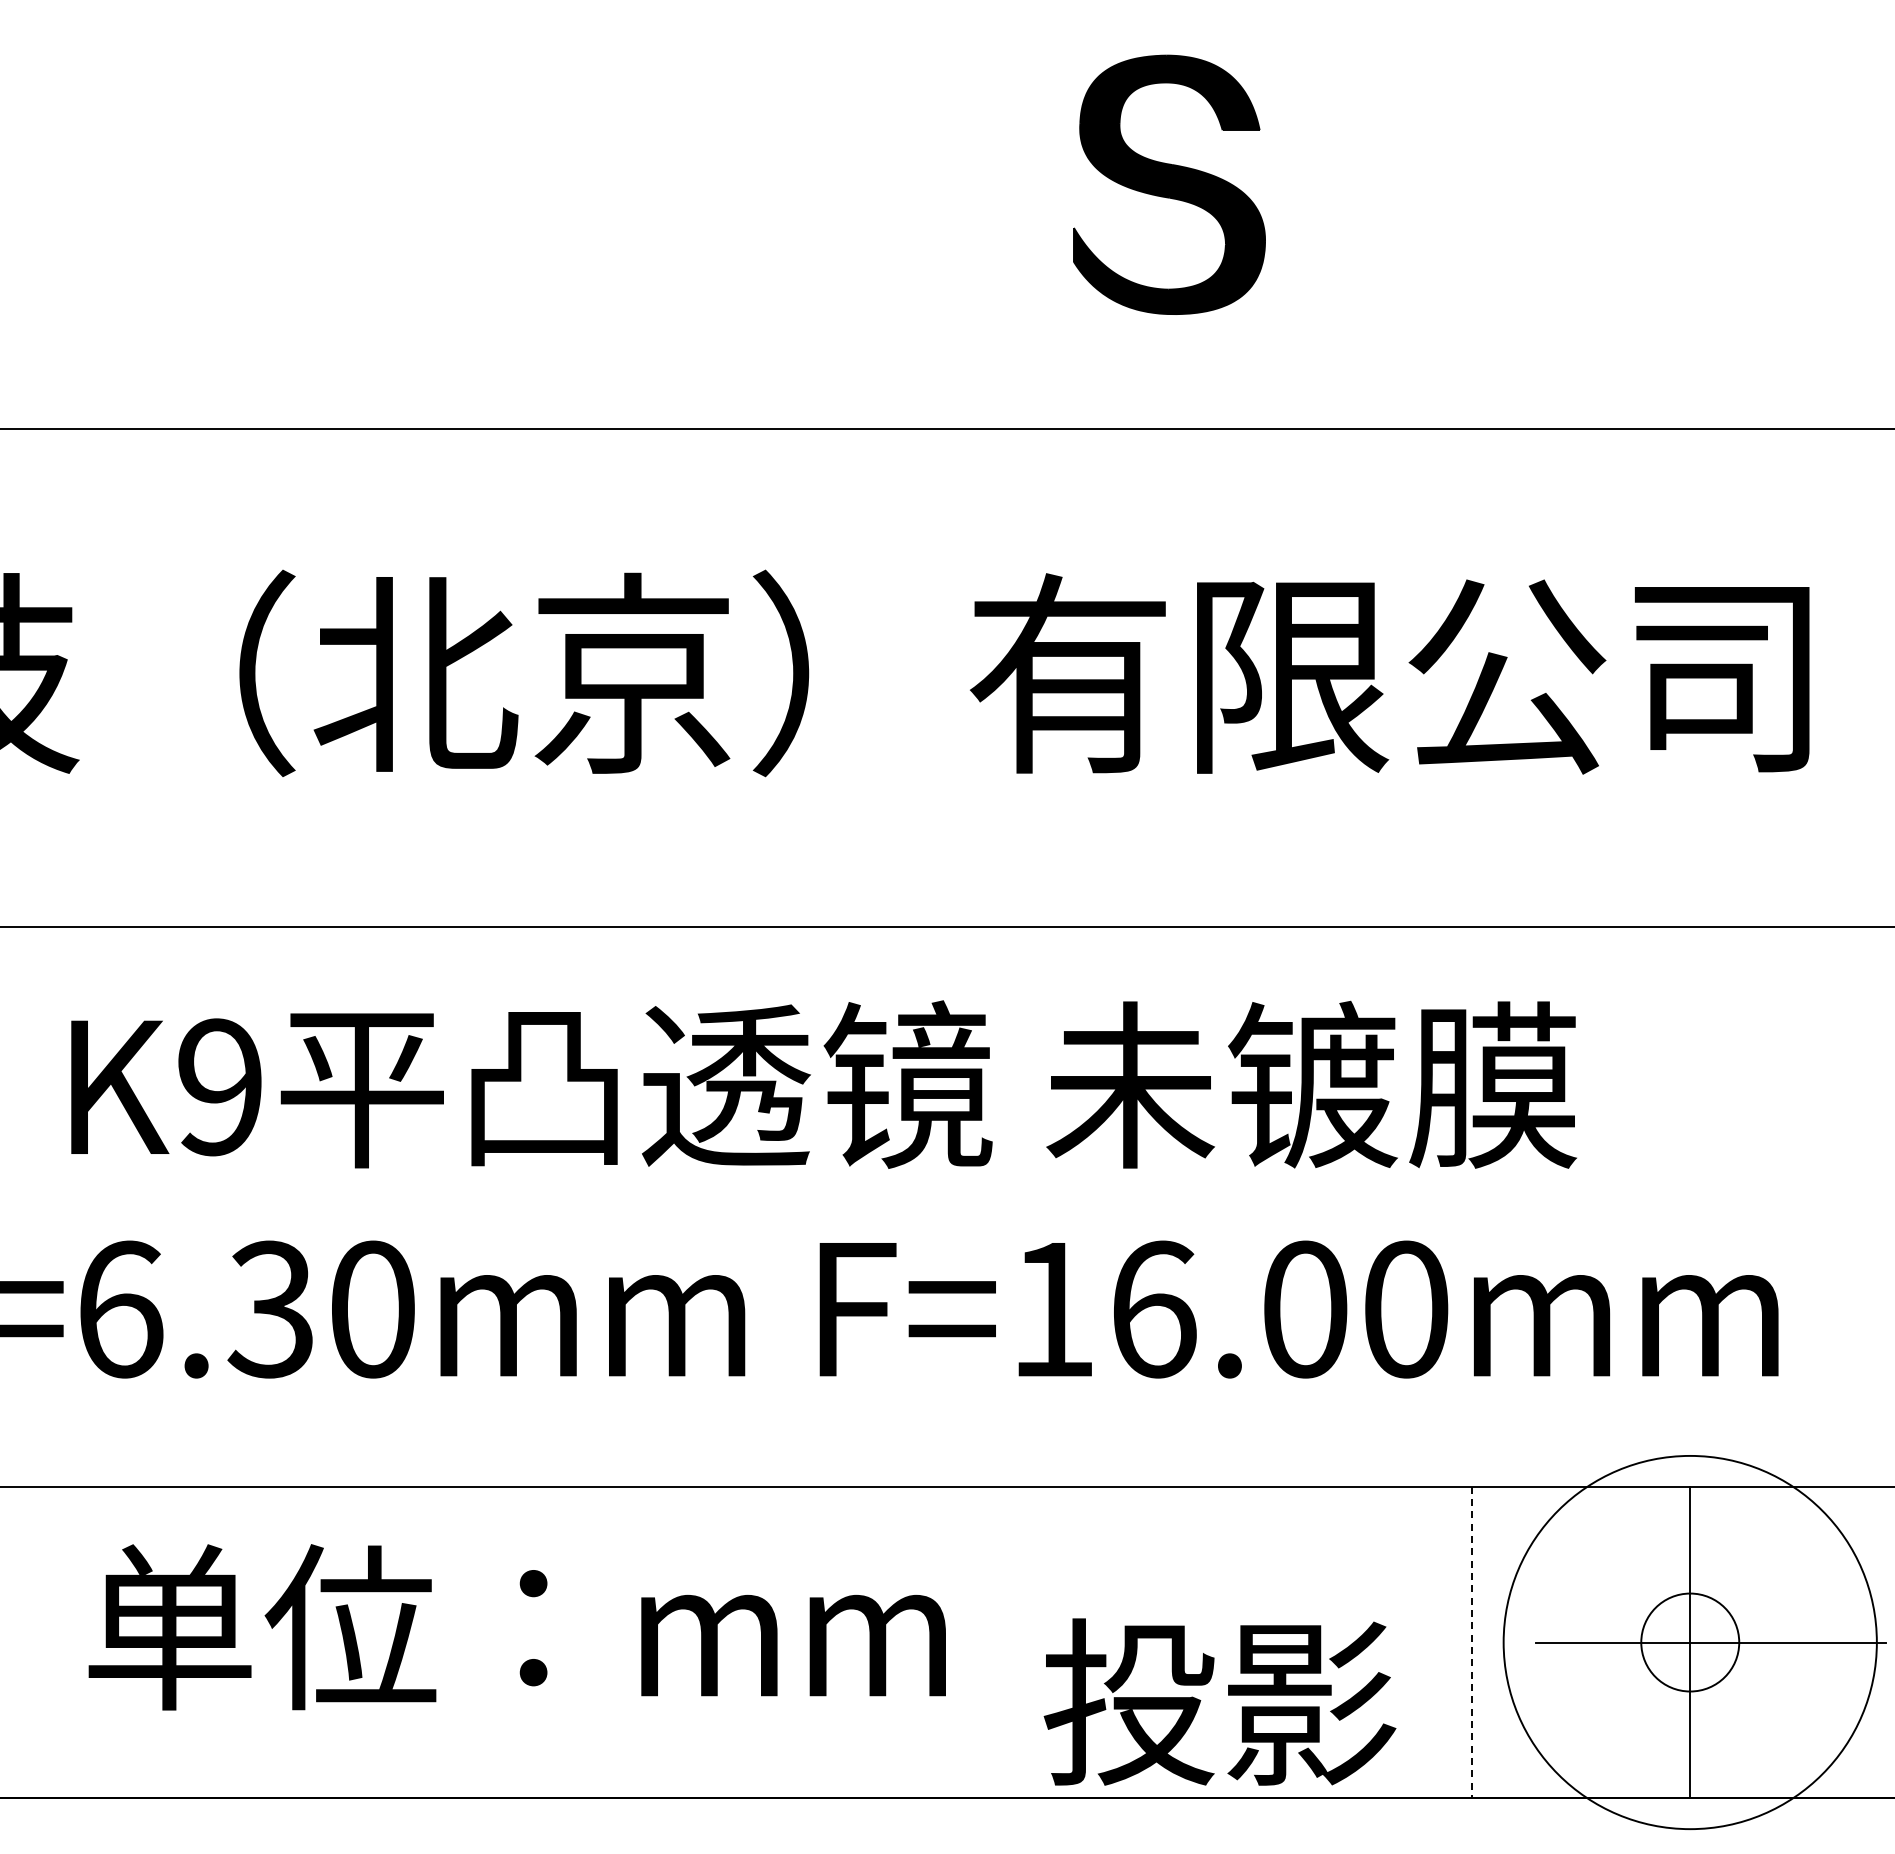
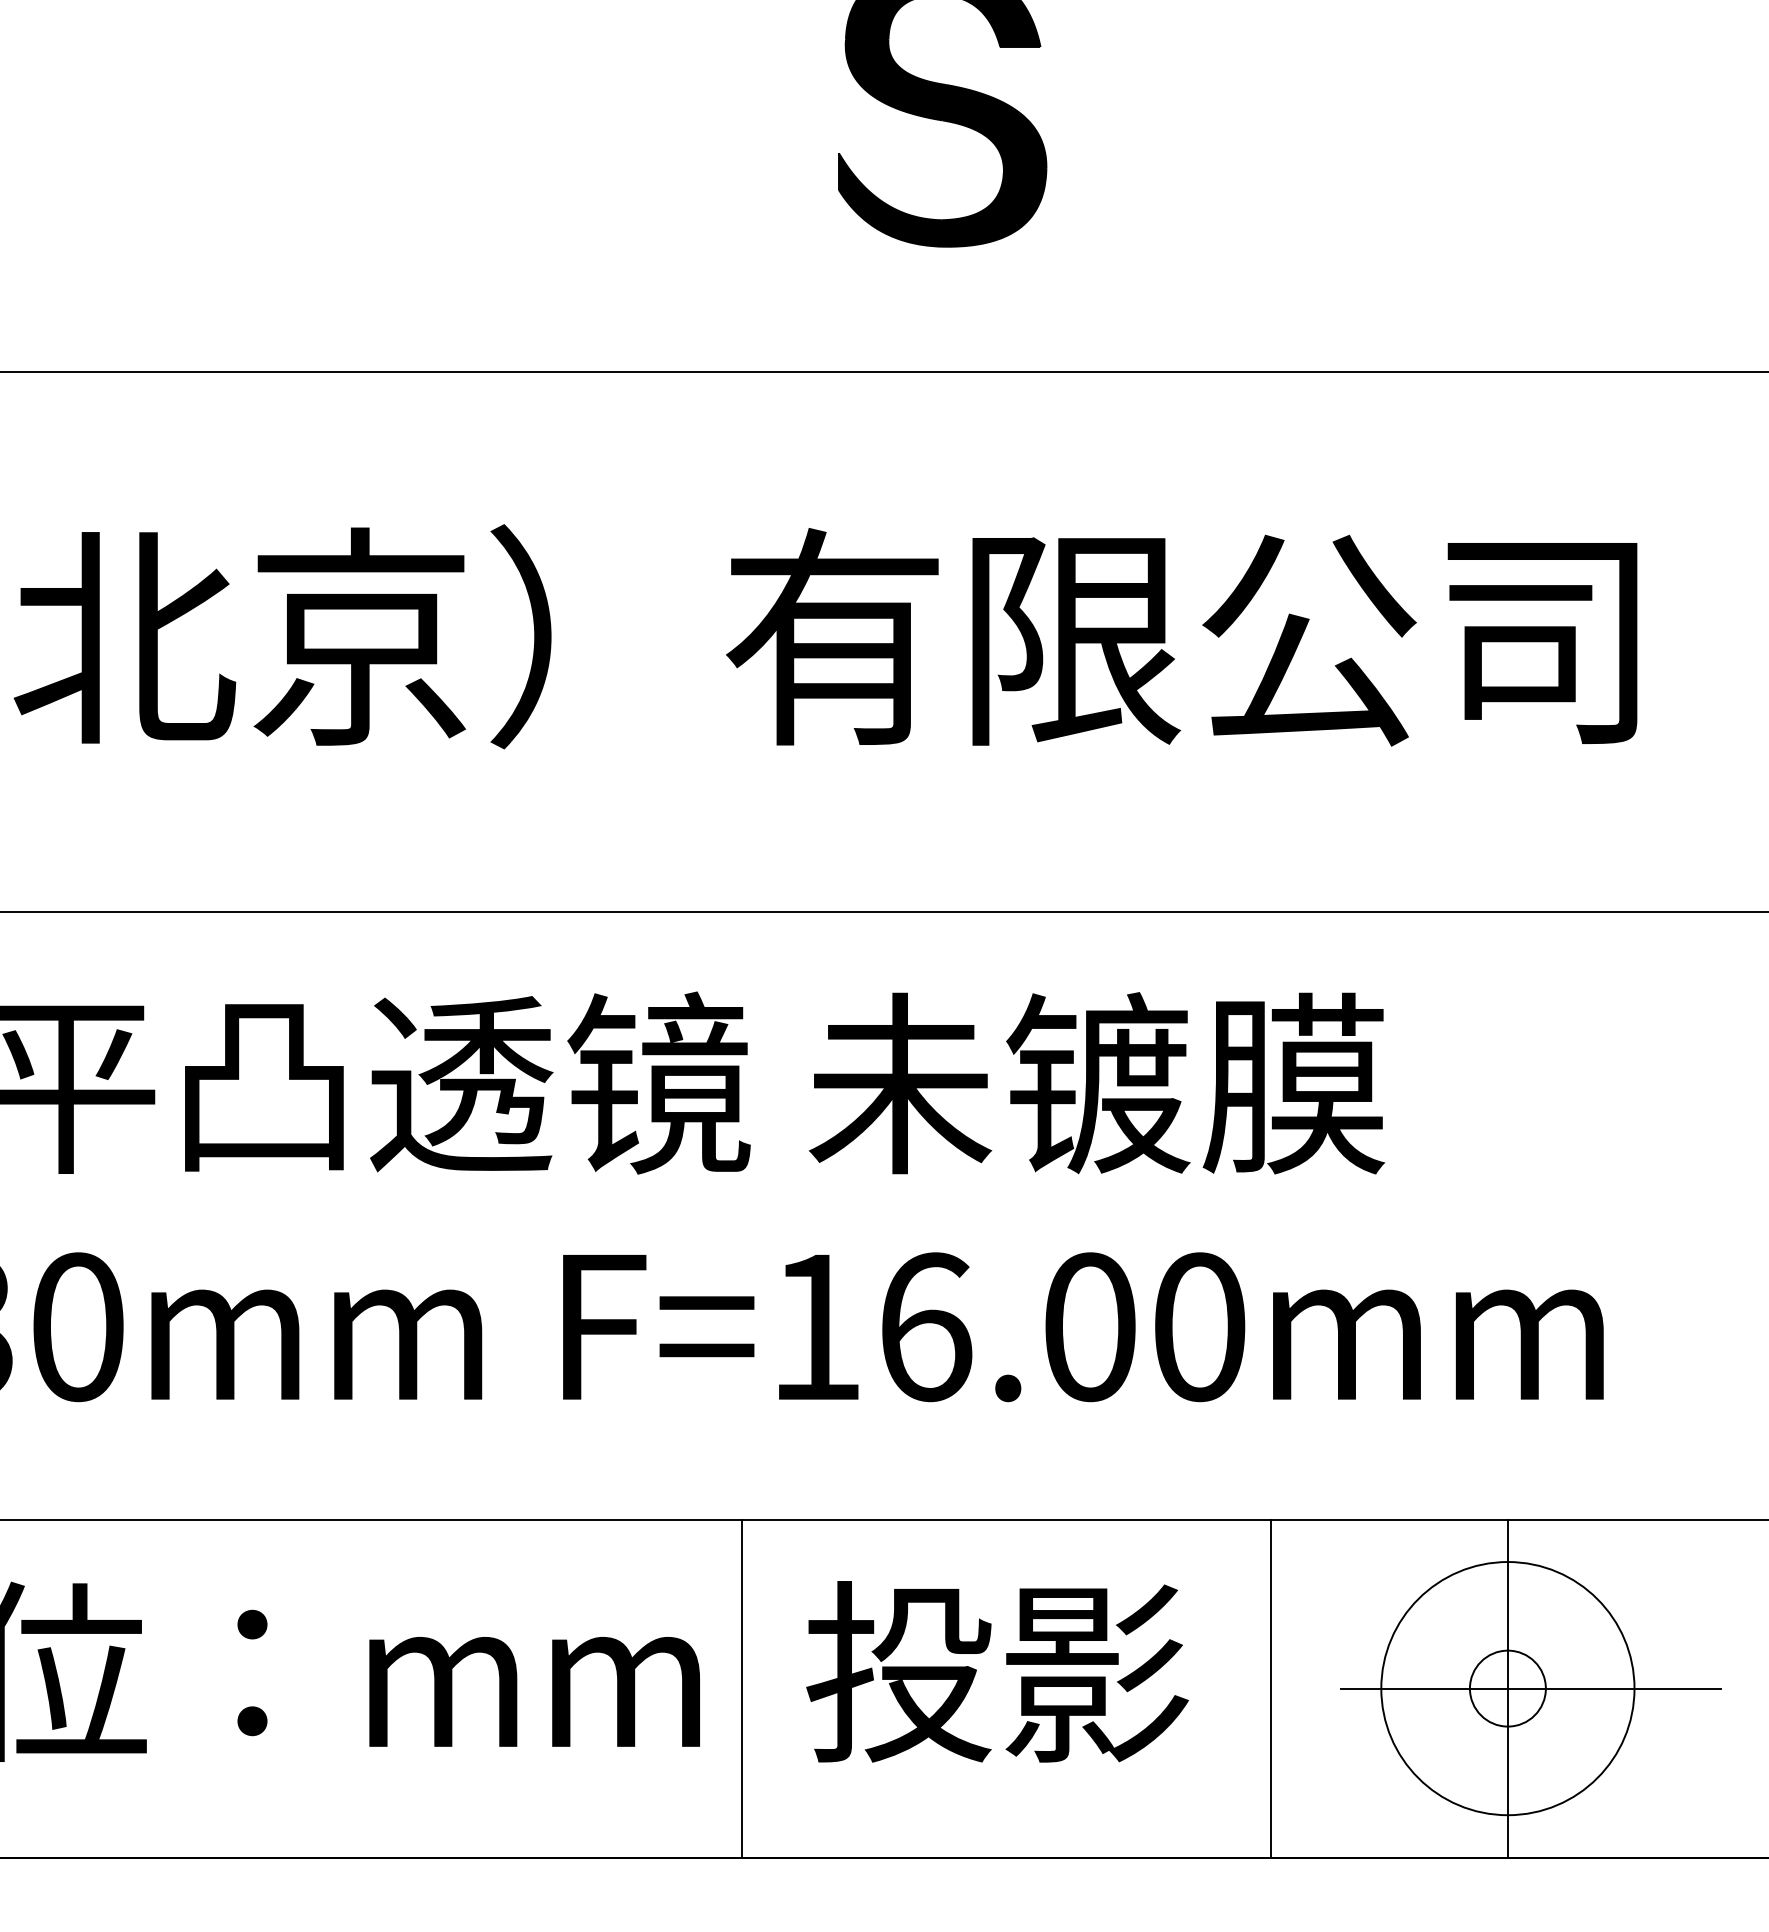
line: (984, 1642) -> (741, 1688), added
line: (1471, 1642) -> (1270, 1688), dashed -> solid
circle: (1689, 1642) -> (1507, 1688), size x0.62
circle: (1690, 1642) -> (1508, 1688), size x0.71
text: (1219, 1701) -> (996, 1671), moved

